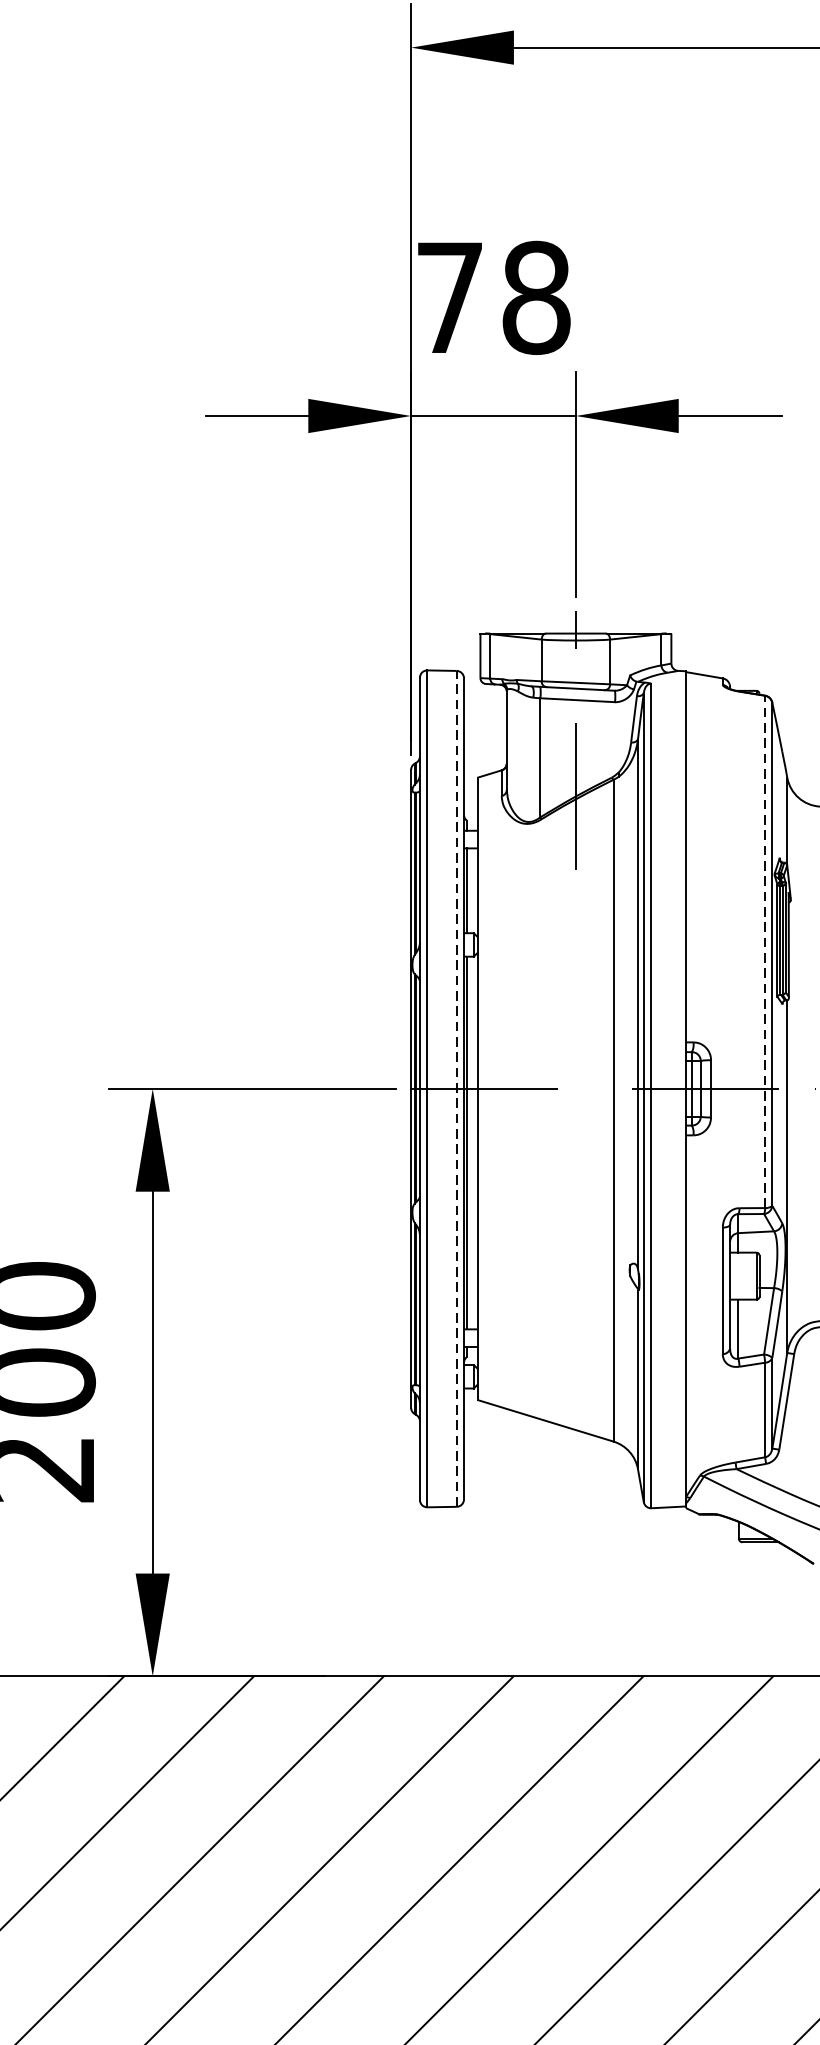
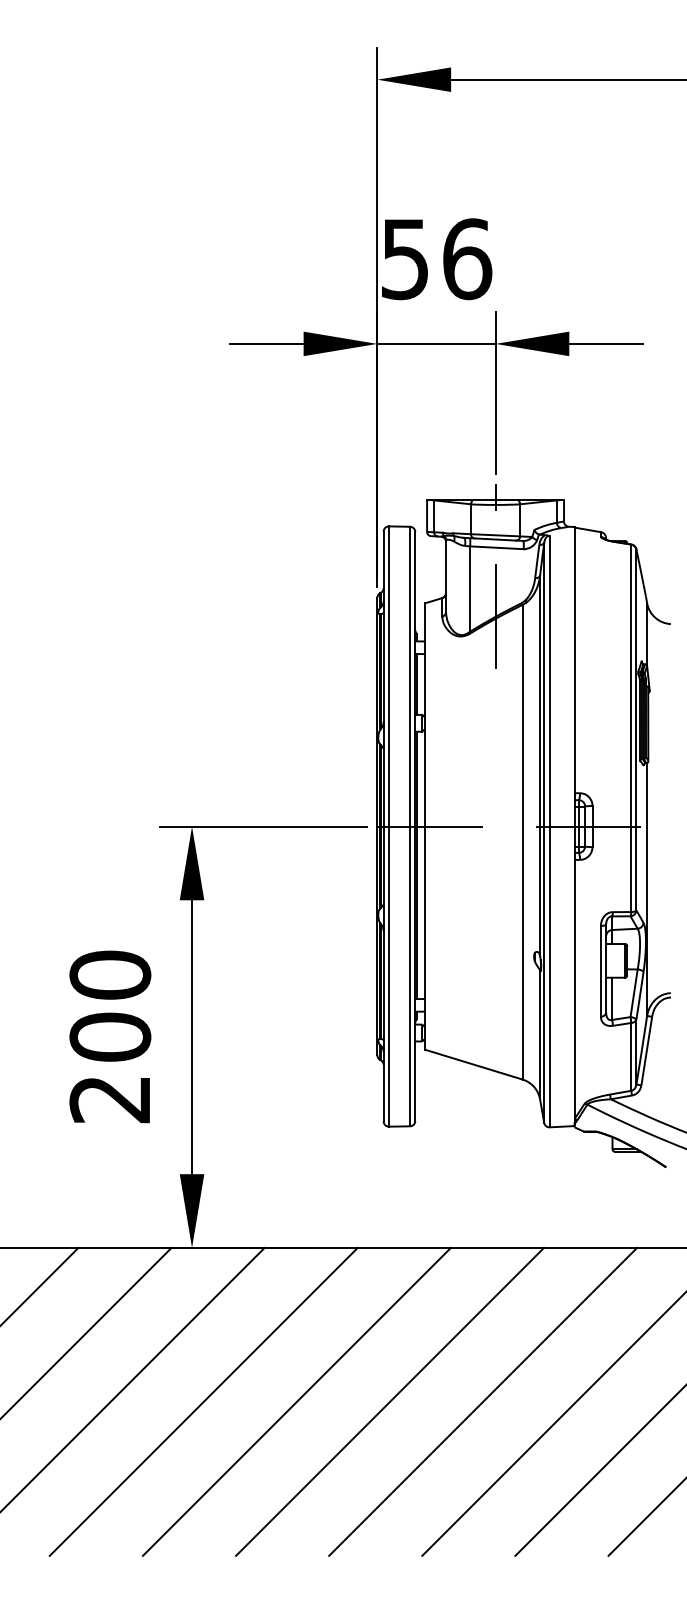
text: (494, 298) -> (437, 259), 78 -> 56
line: (765, 952) -> (631, 728), dashed -> solid
line: (457, 1088) -> (410, 826), dashed -> solid

